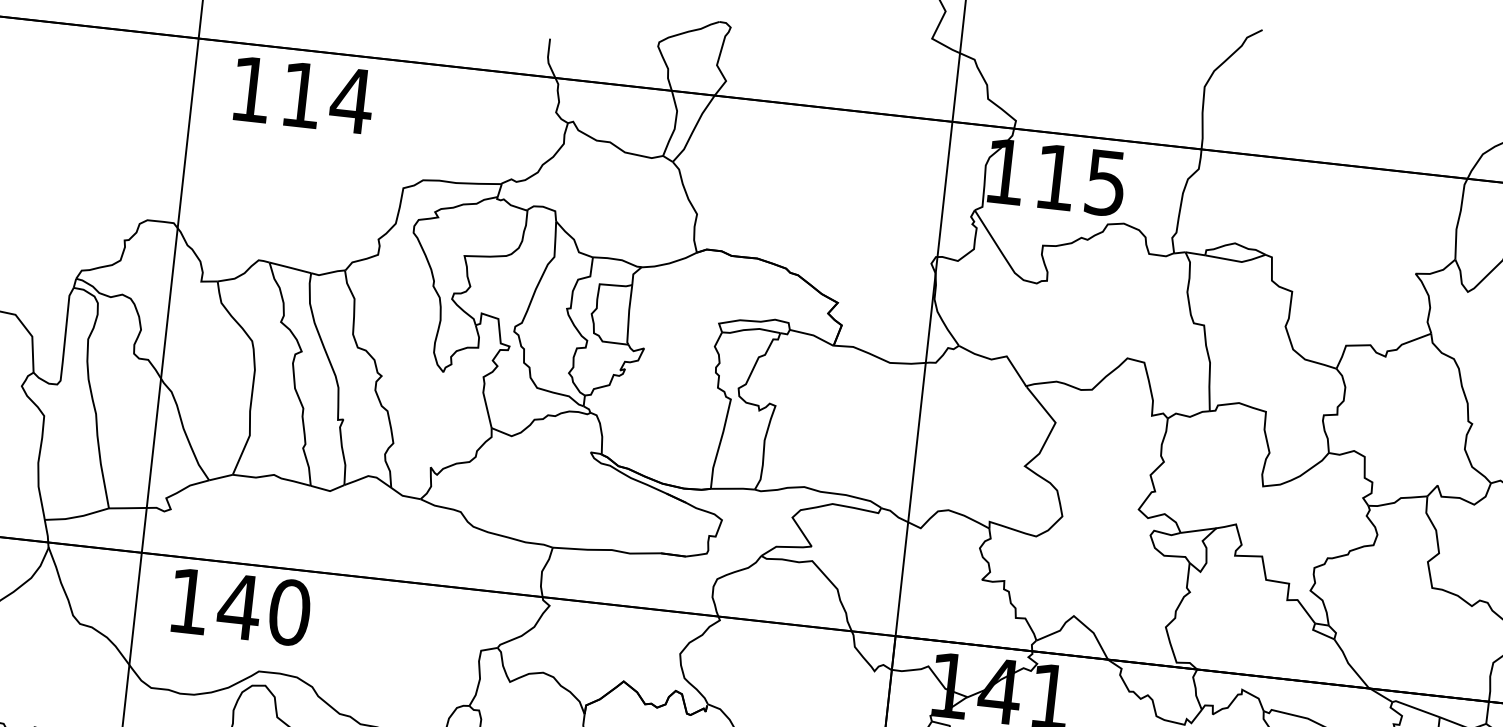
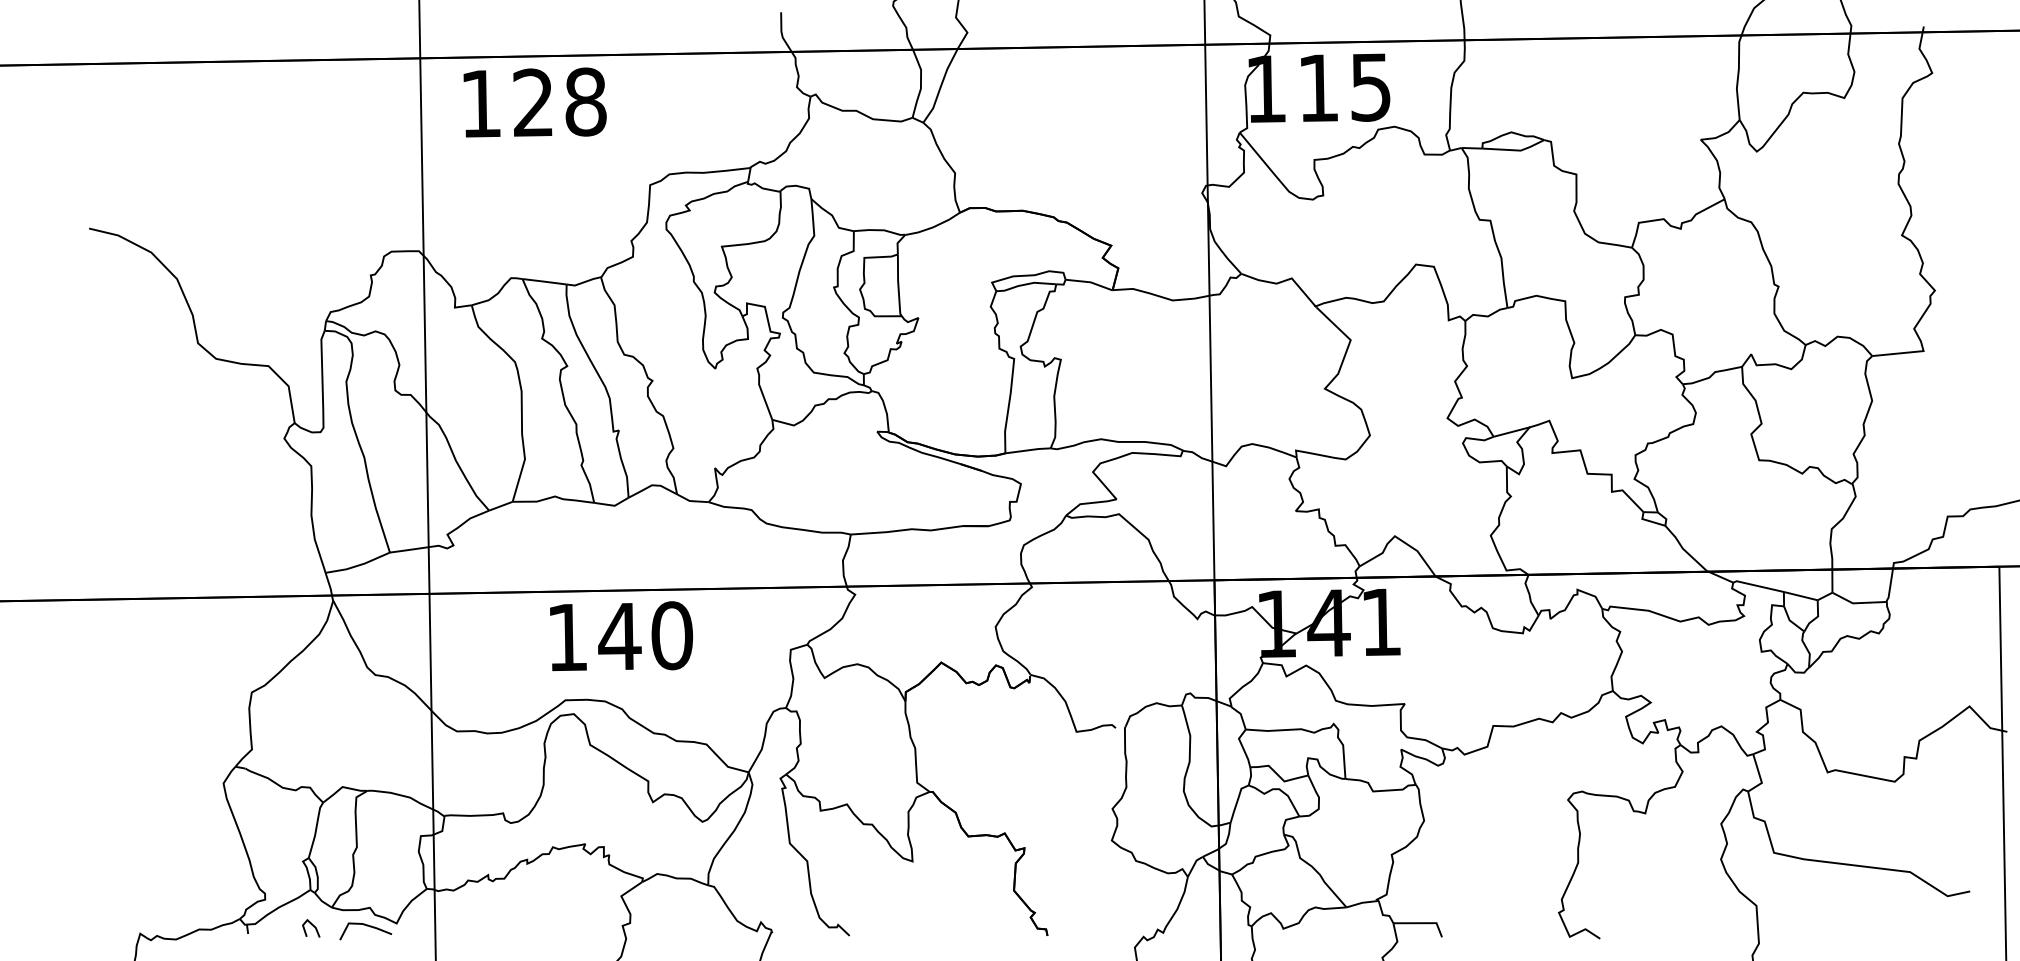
text: (327, 97) -> (560, 101), 114 -> 128
text: (241, 607) -> (621, 636), moved

